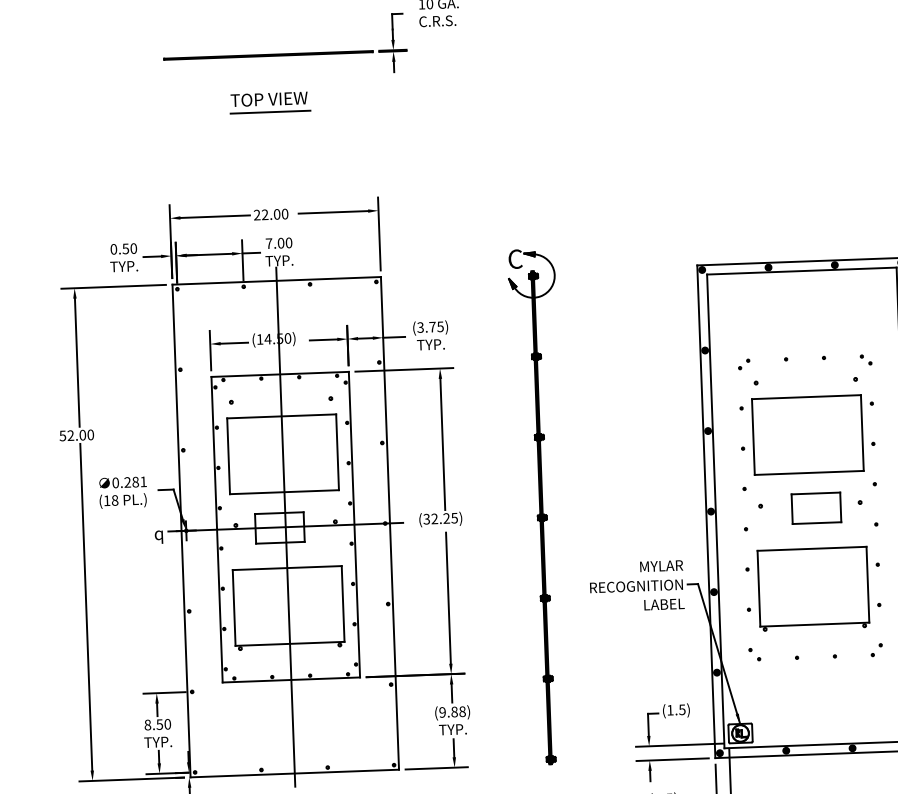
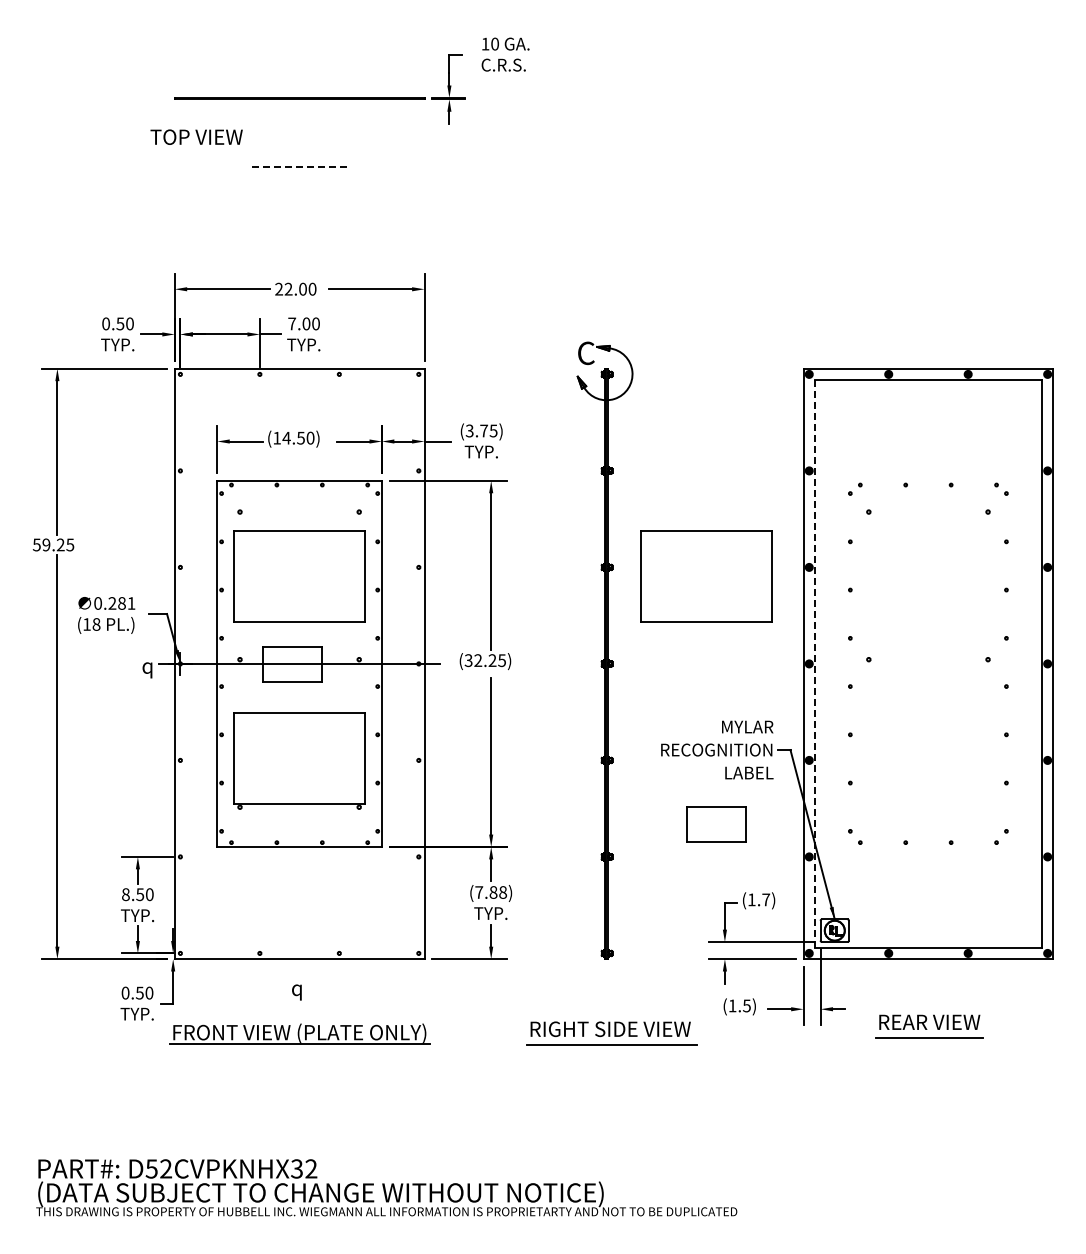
text: (269, 98) -> (196, 136), moved
line: (270, 112) -> (299, 166), solid -> dashed
text: (80, 434) -> (58, 544), 52.00 -> 59.25
part: (807, 434) -> (706, 576), moved
part: (816, 508) -> (716, 824), moved
line: (715, 511) -> (814, 663), solid -> dashed
line: (285, 526) -> (299, 663), removed
part: (813, 588) -> (928, 760), removed
text: (682, 709) -> (766, 899), (1.5) -> (1.7)
text: (442, 712) -> (479, 892), (9.88) -> (7.88)

